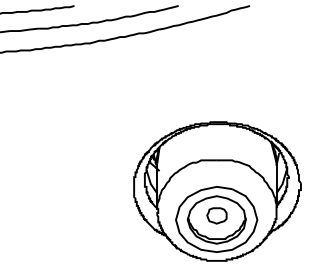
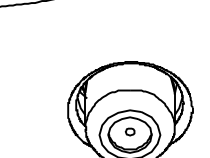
part: (216, 215) -> (129, 131), size x0.6

